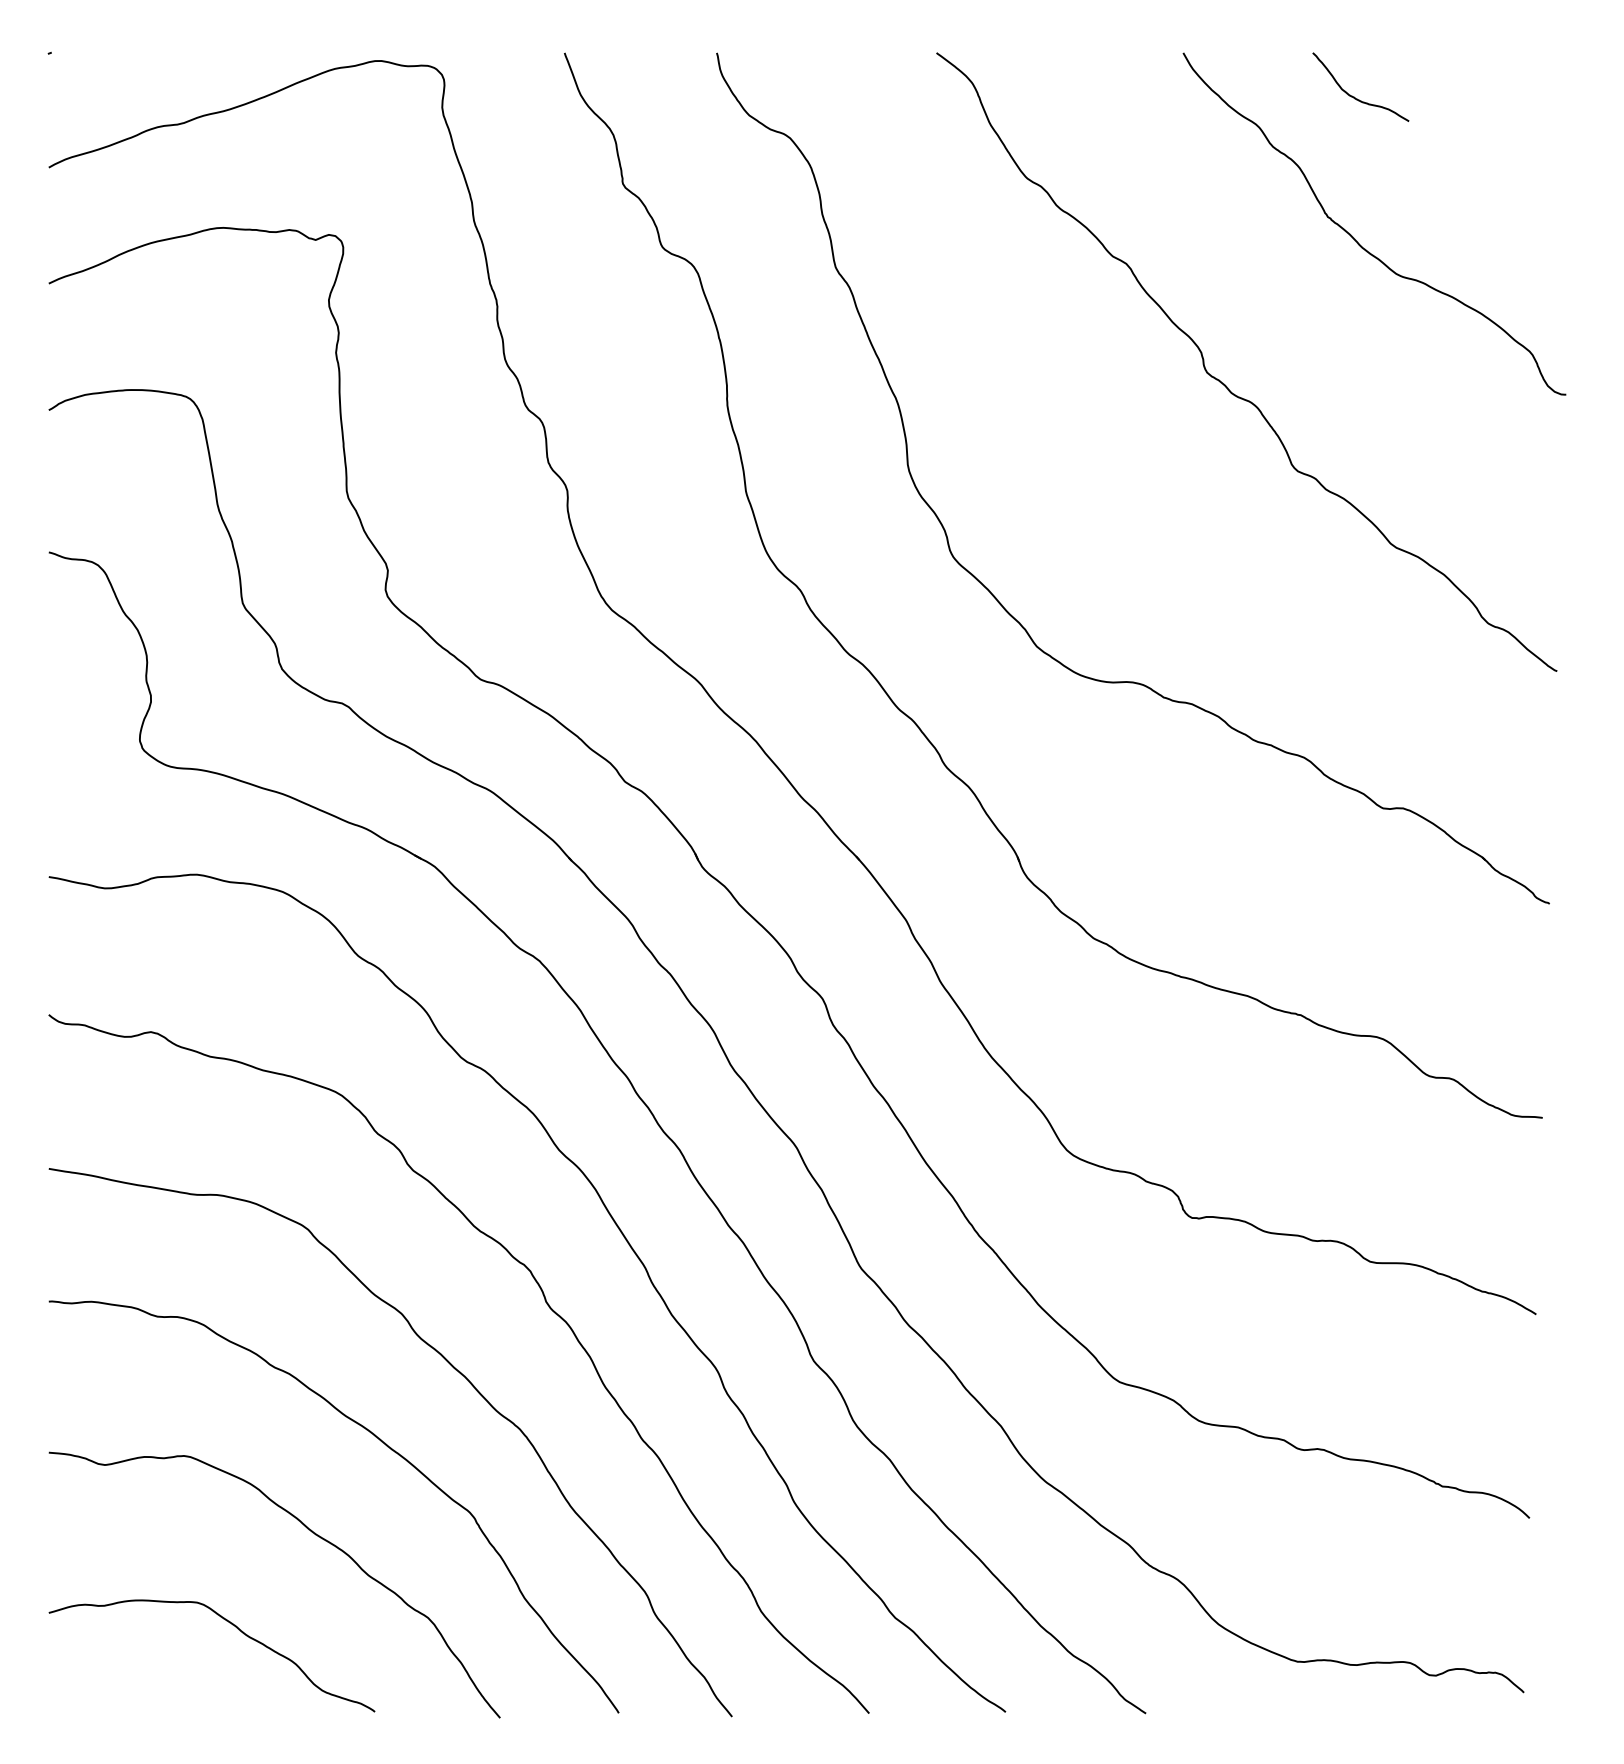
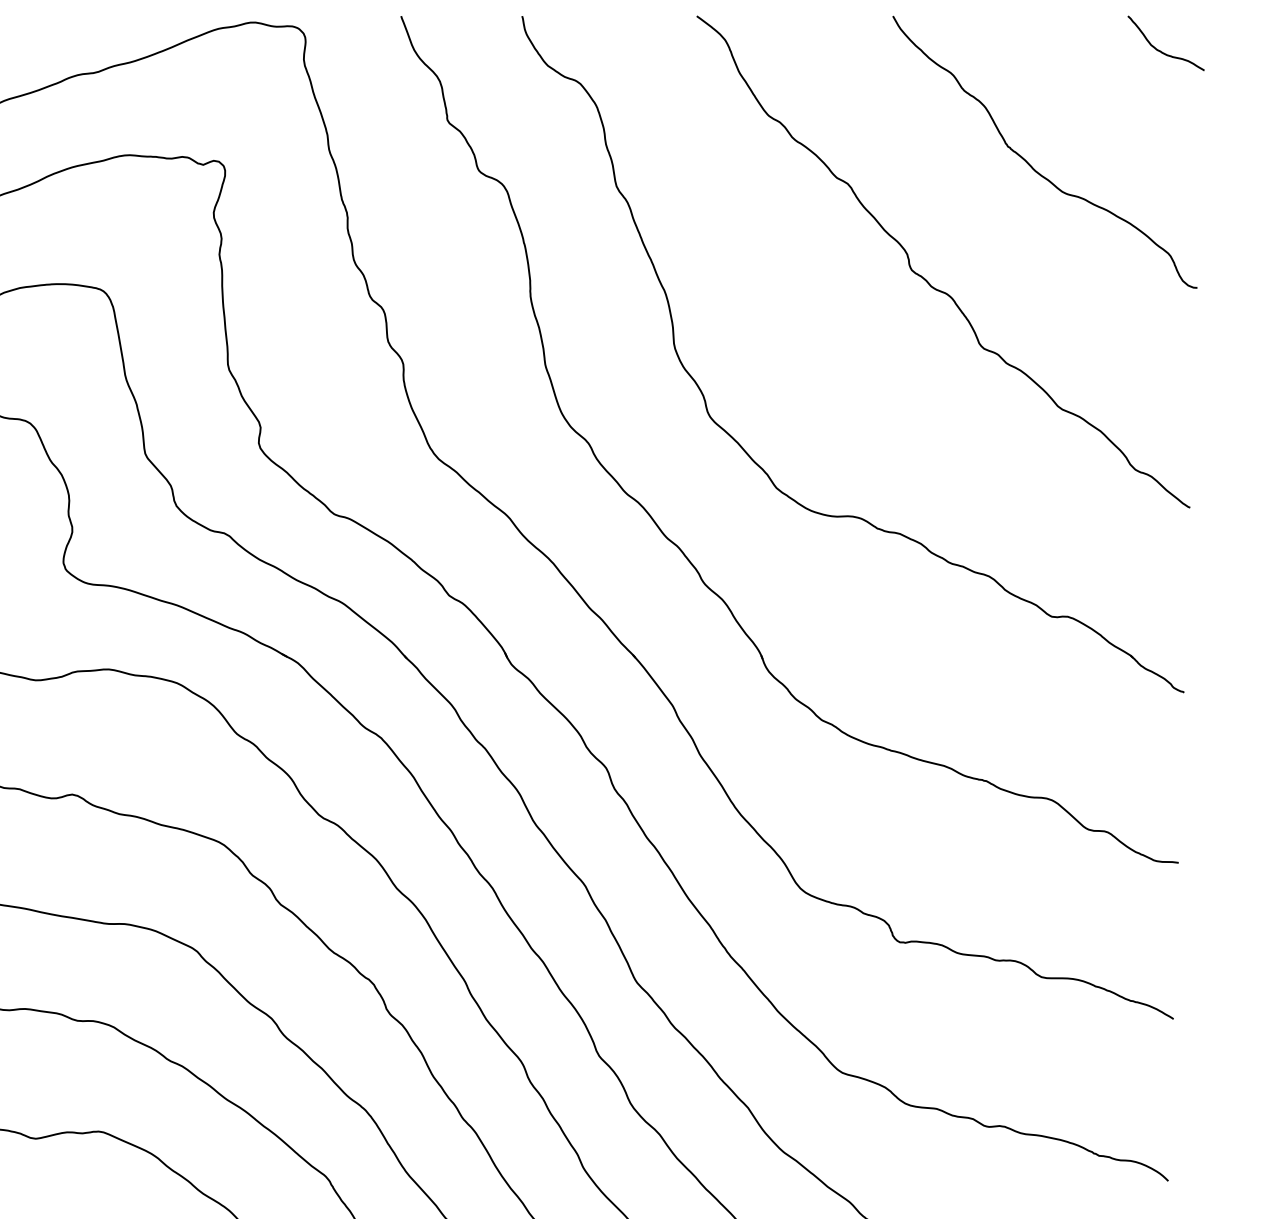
curve: (1354, 96) -> (1161, 50), moved

